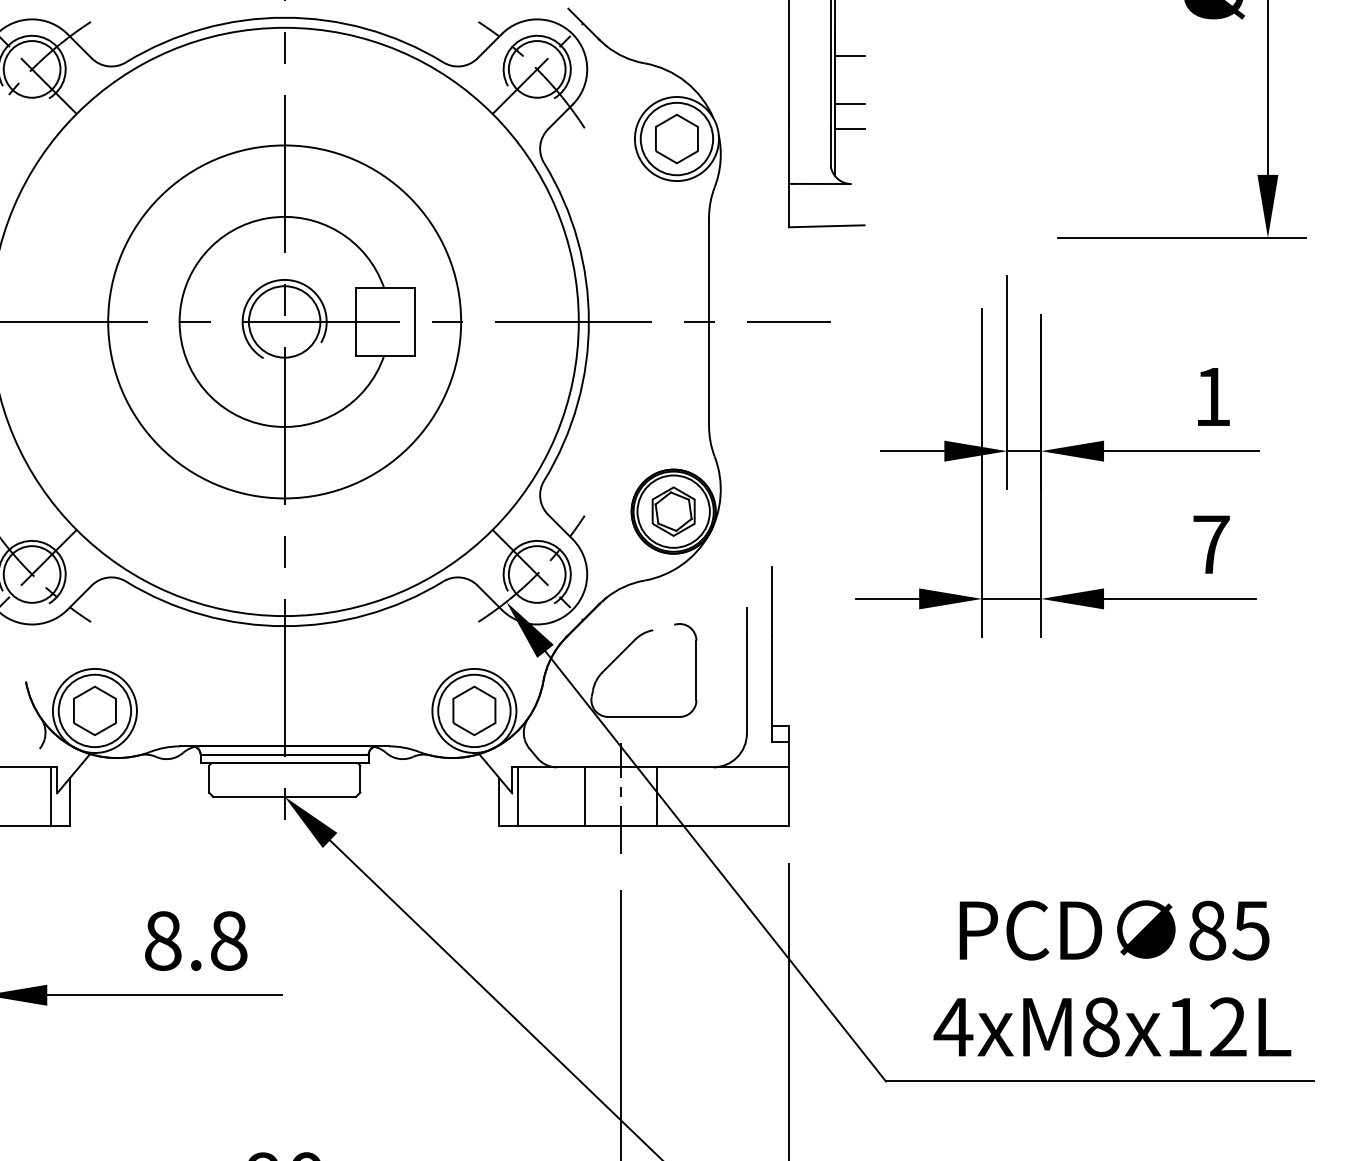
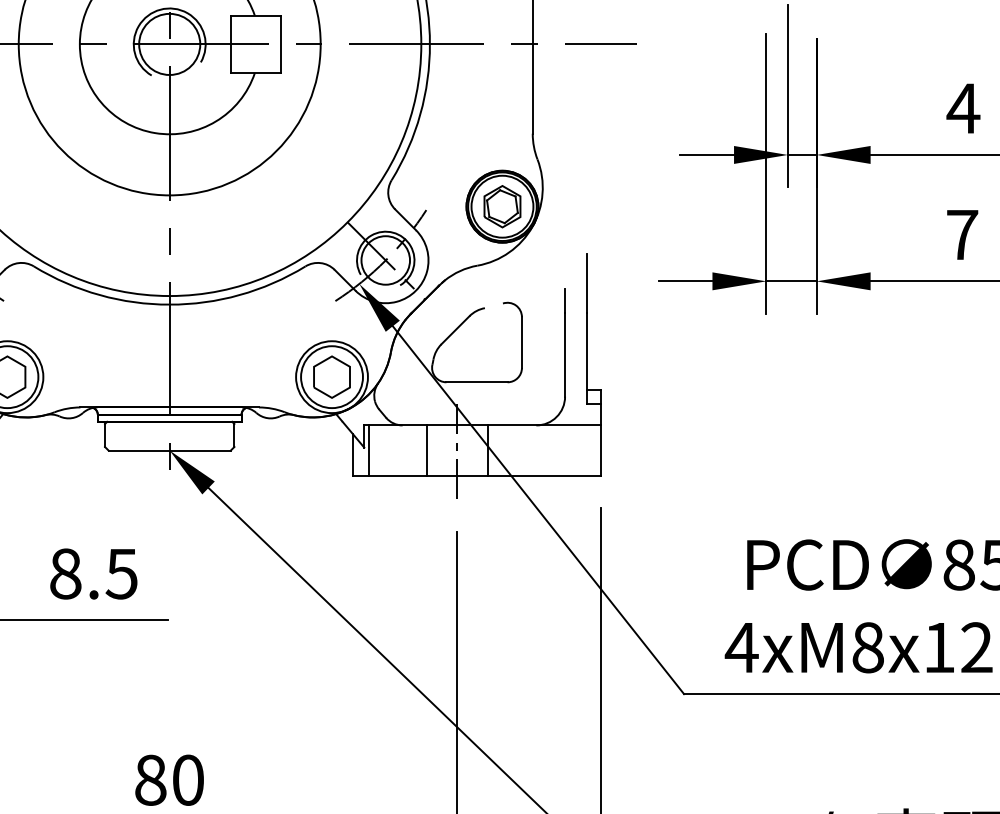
text: (1212, 396) -> (963, 108), 1 -> 4
text: (228, 940) -> (121, 573), 8.8 -> 8.5

